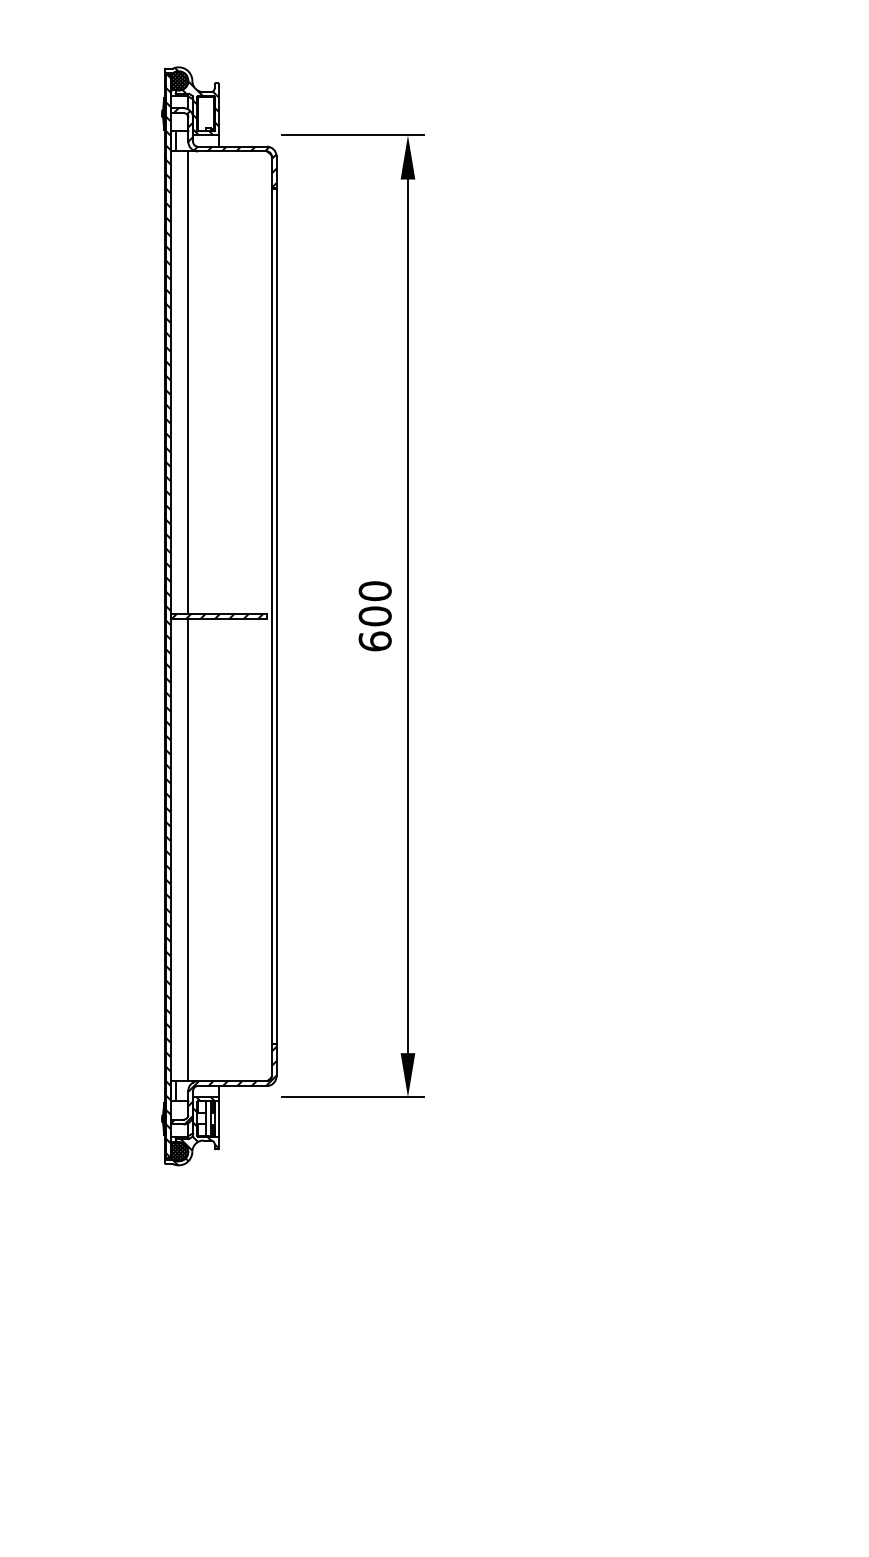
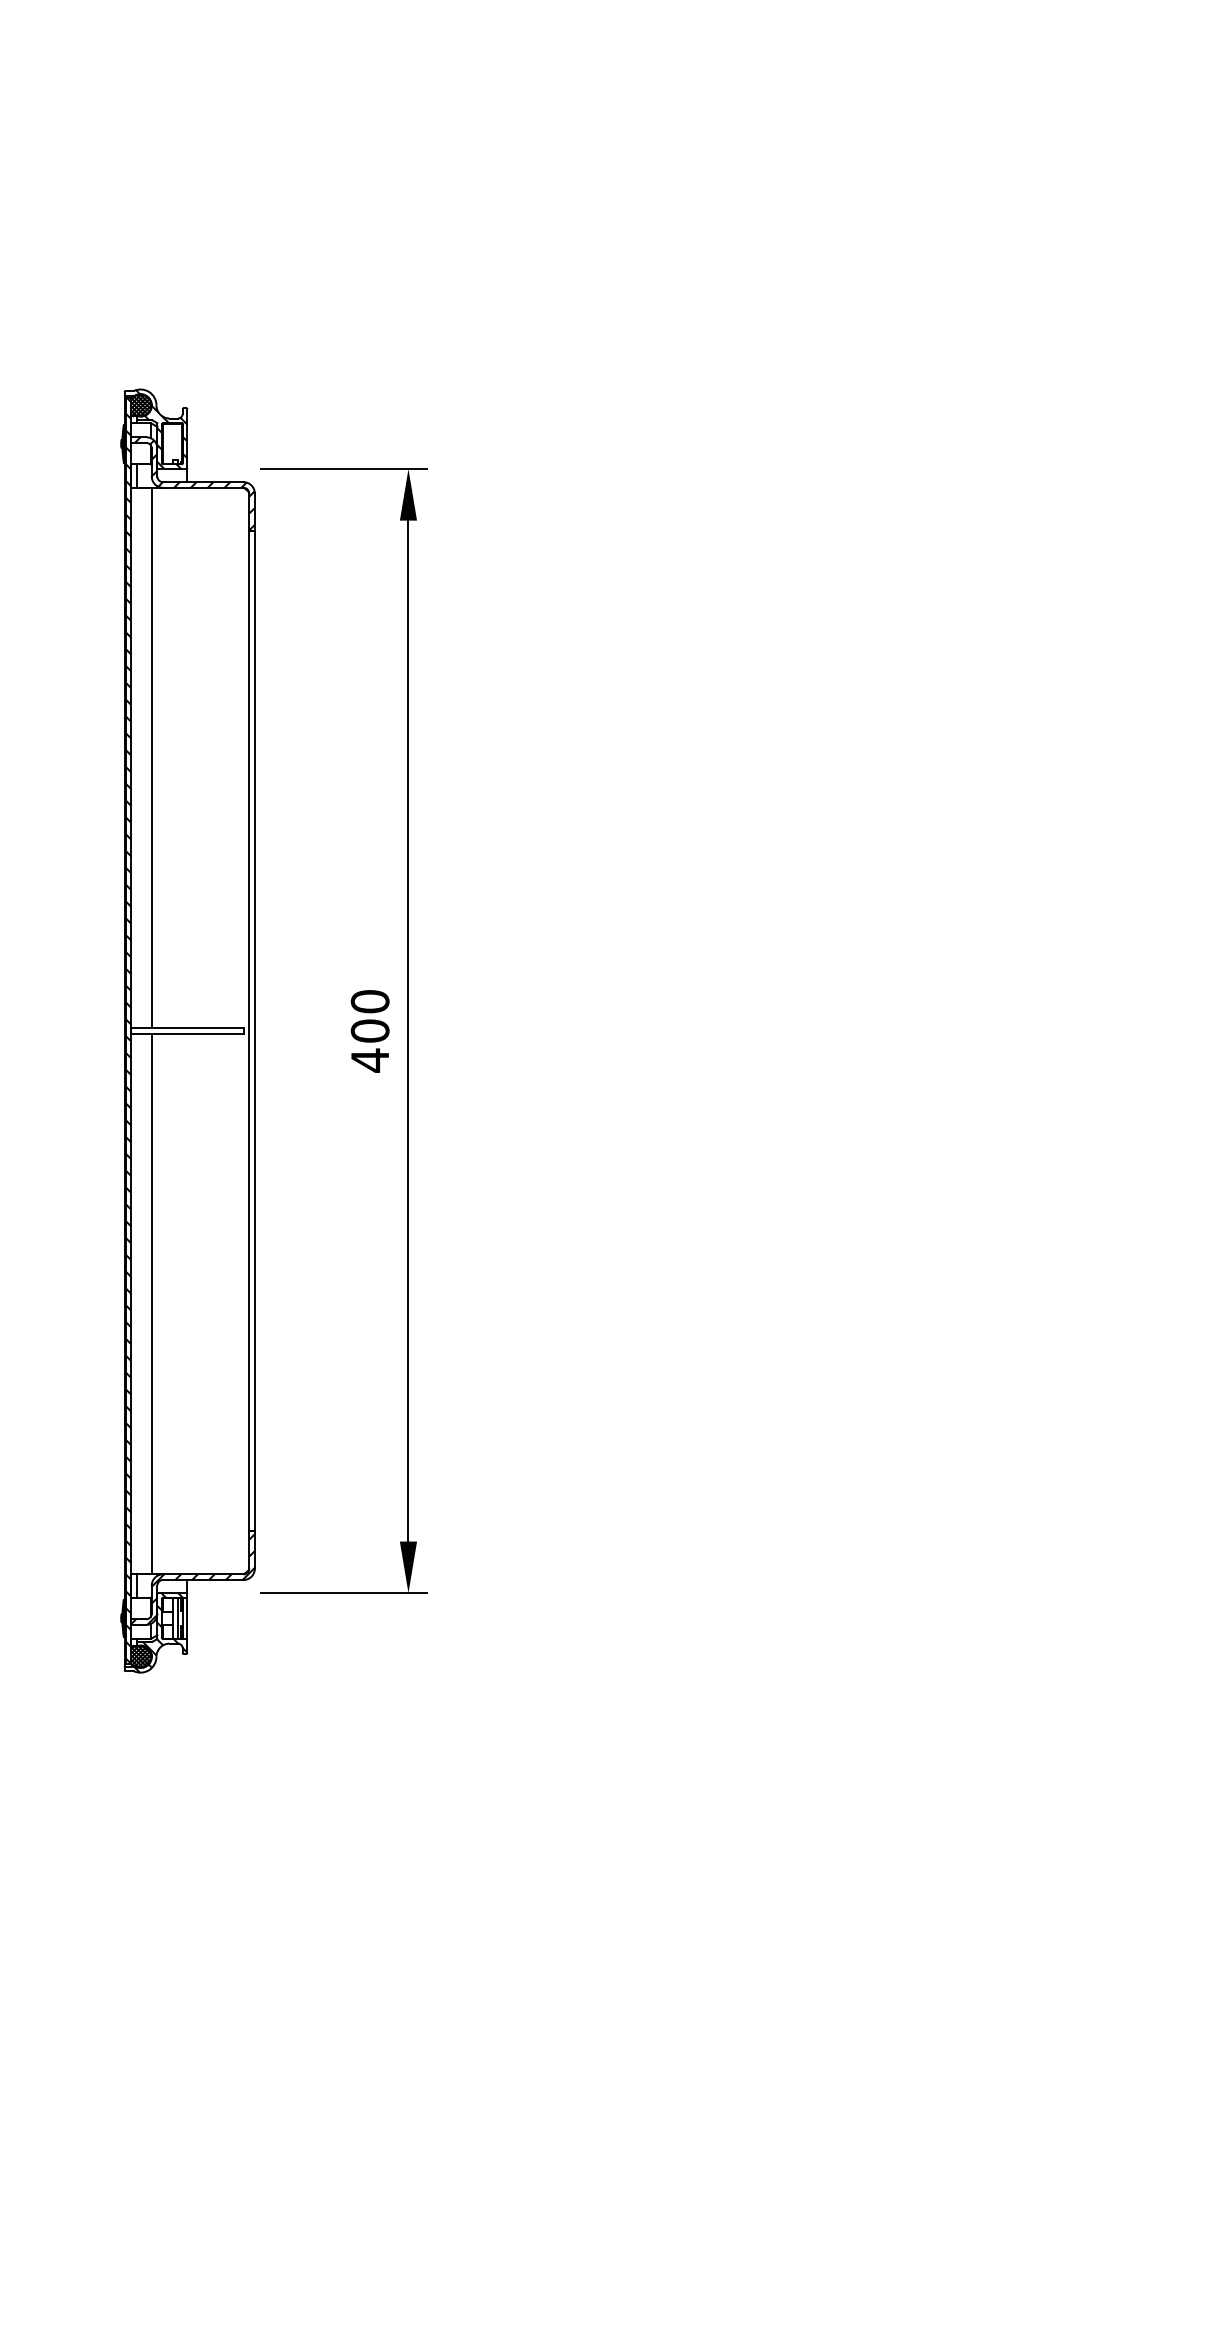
hatch: (217, 615) -> (185, 1030), removed
text: (374, 641) -> (369, 1060), 600 -> 400

